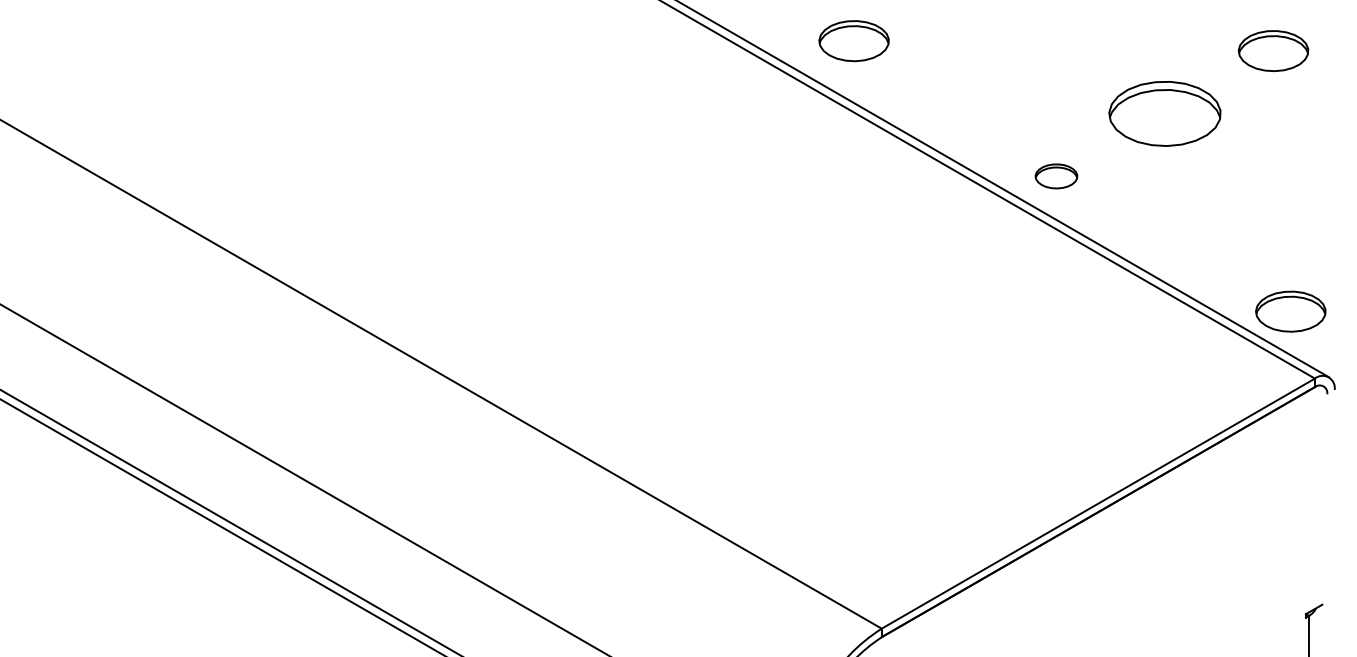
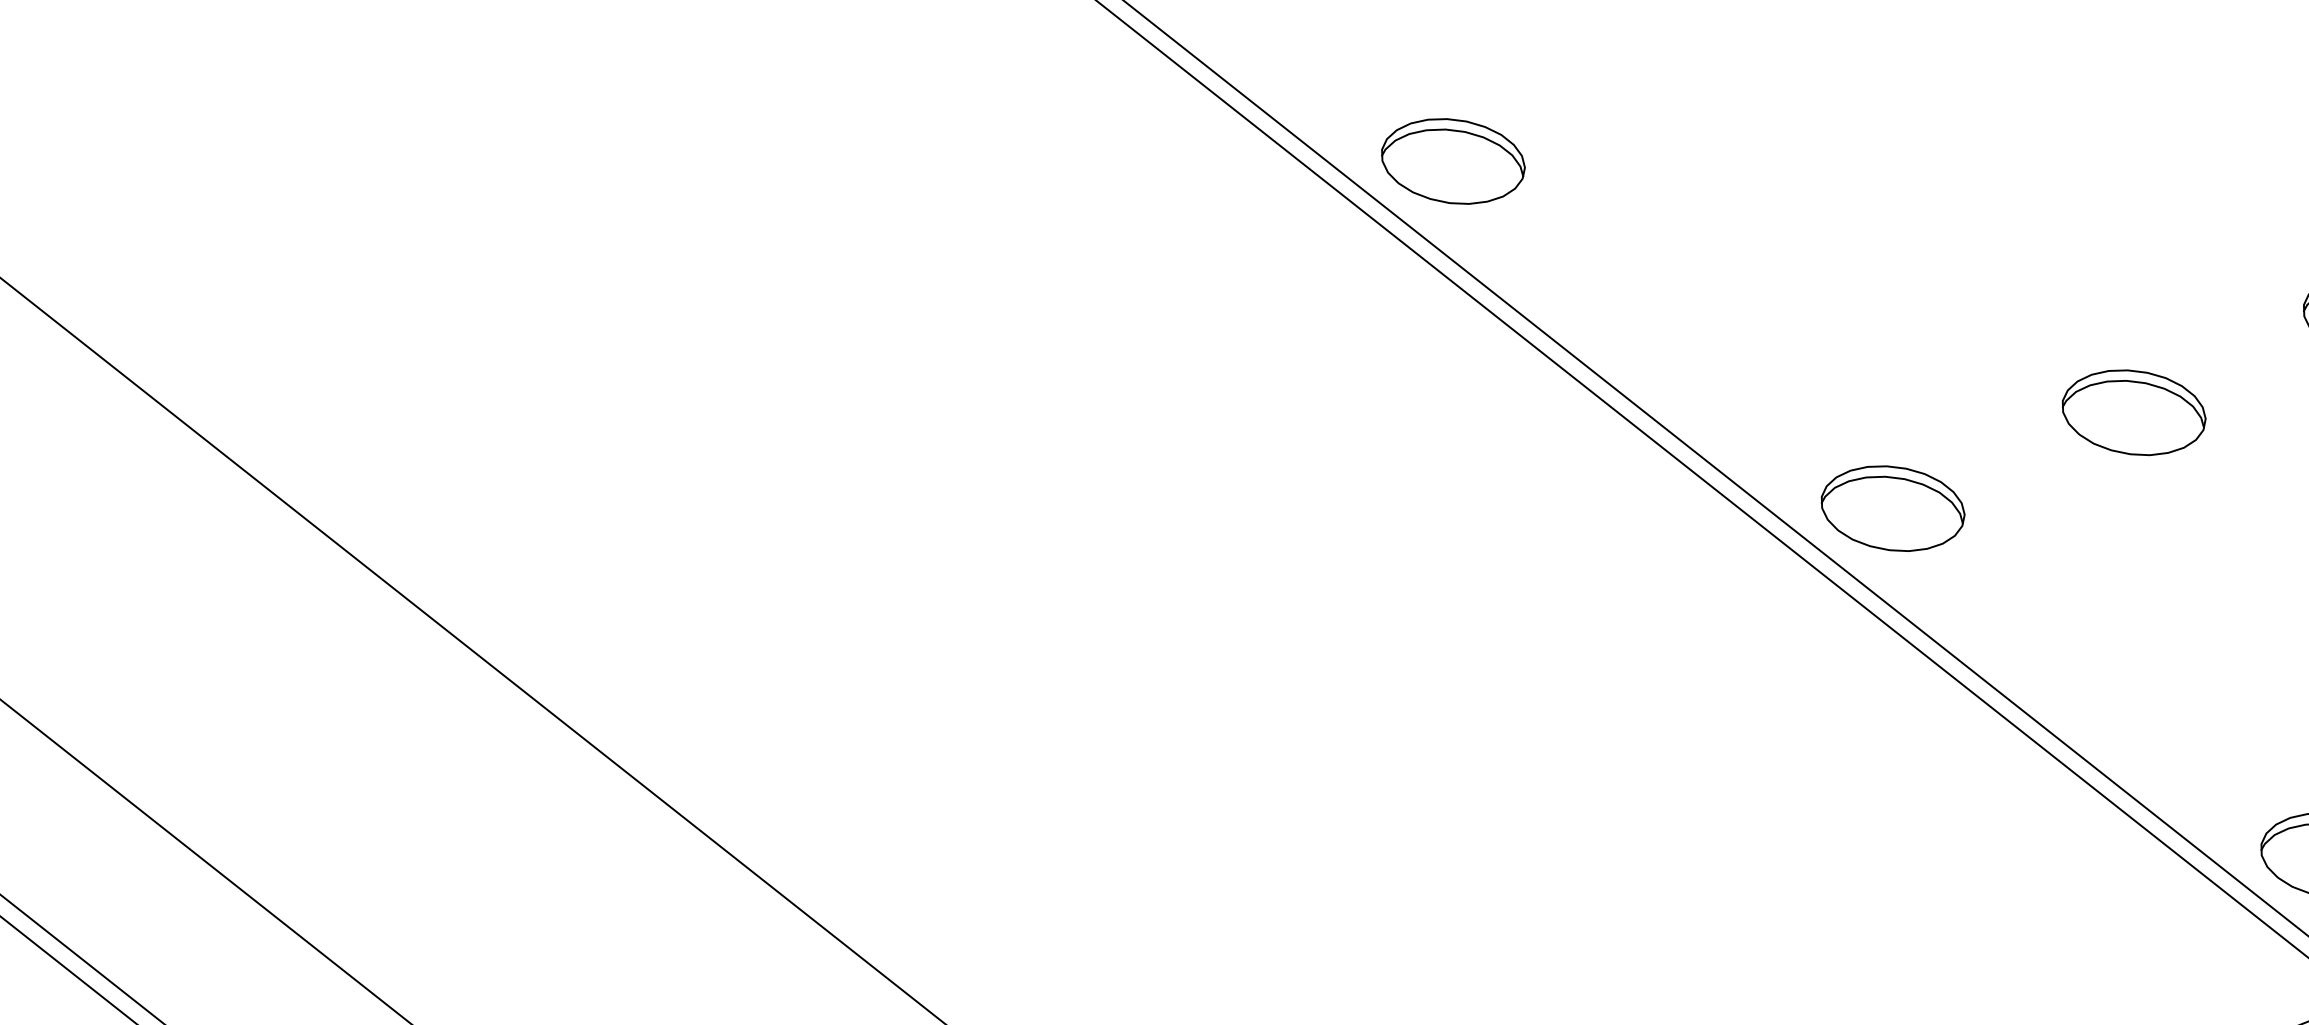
part: (853, 41) -> (1451, 162), moved
part: (1164, 113) -> (2133, 412), size x0.62
part: (1056, 176) -> (1892, 508), size x1.67

